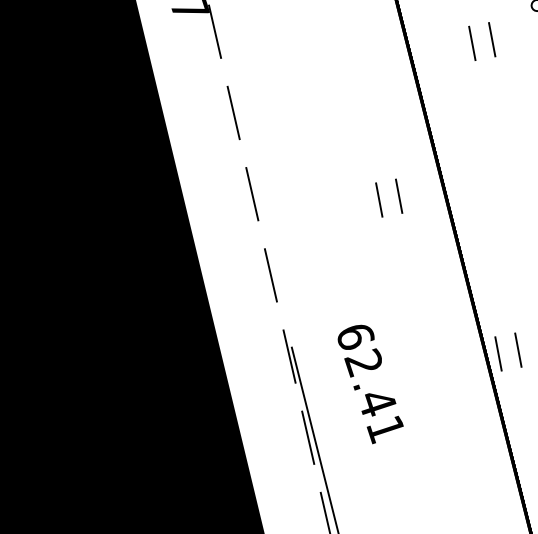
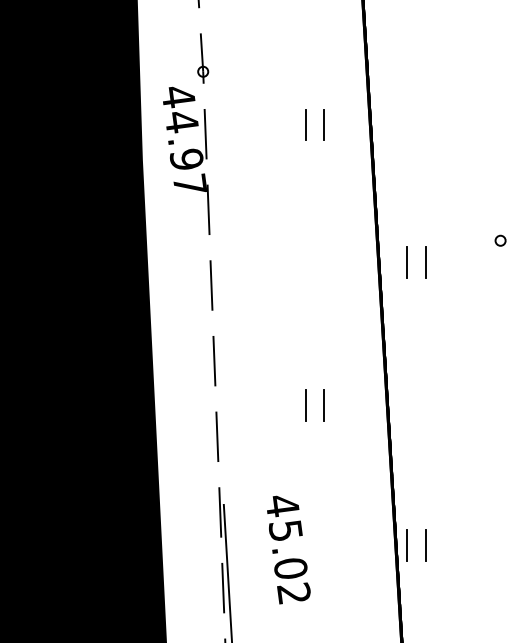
part: (472, 43) -> (407, 262), moved
part: (379, 199) -> (306, 405), moved
text: (370, 382) -> (288, 549), 62.41 -> 45.02

